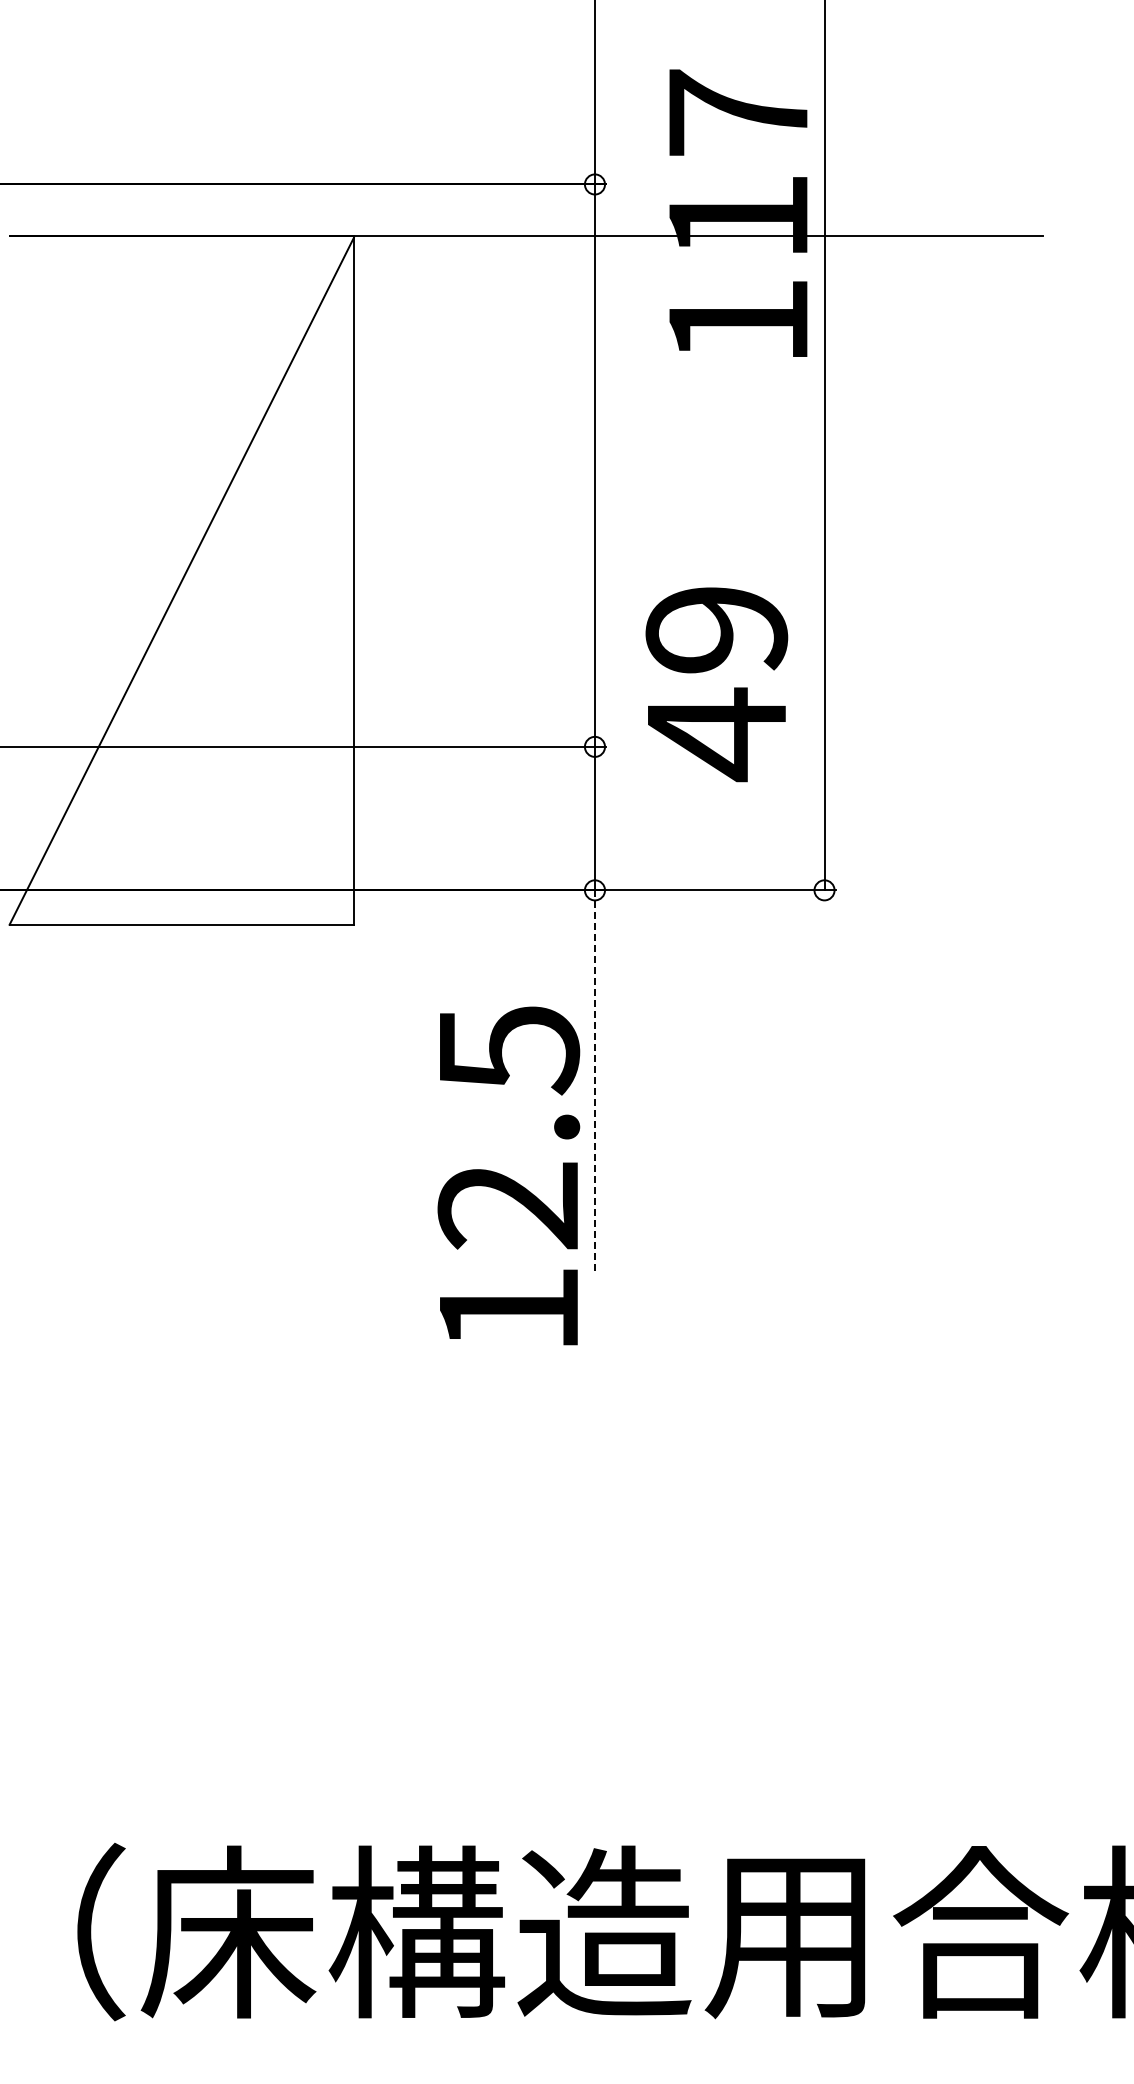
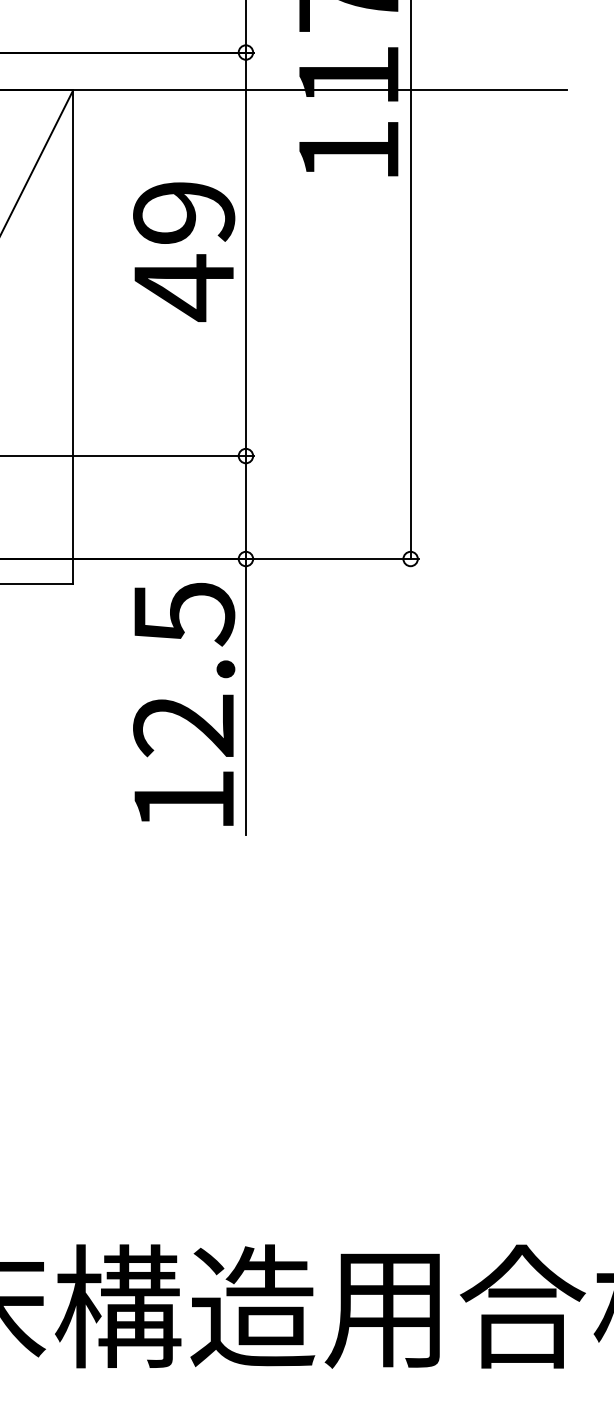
text: (716, 684) -> (183, 252), moved
line: (594, 1083) -> (245, 697), dashed -> solid
text: (508, 1175) -> (183, 704), moved

